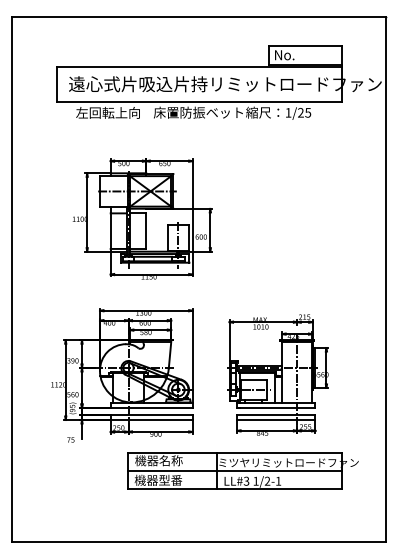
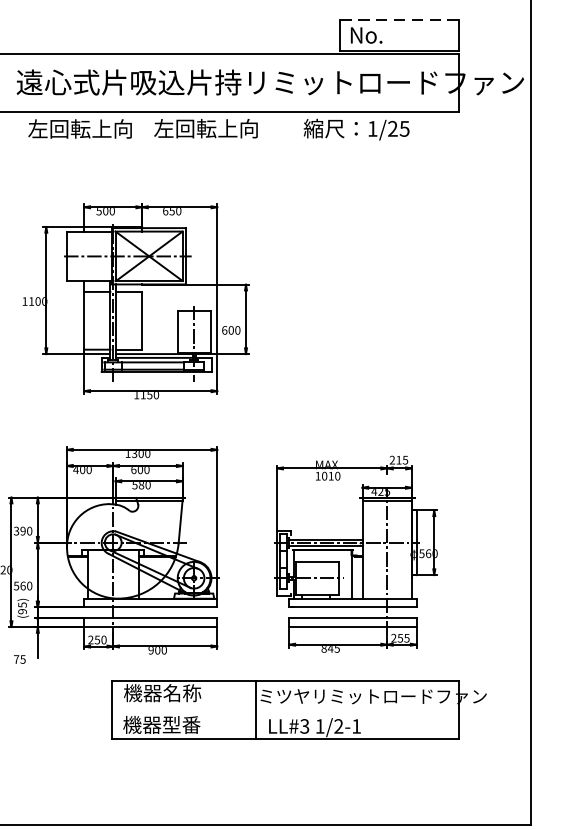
line: (305, 45) -> (400, 19), solid -> dashed
text: (198, 112) -> (226, 128), 床置防振ベット -> 左回転上向
line: (234, 470) -> (285, 708), removed

